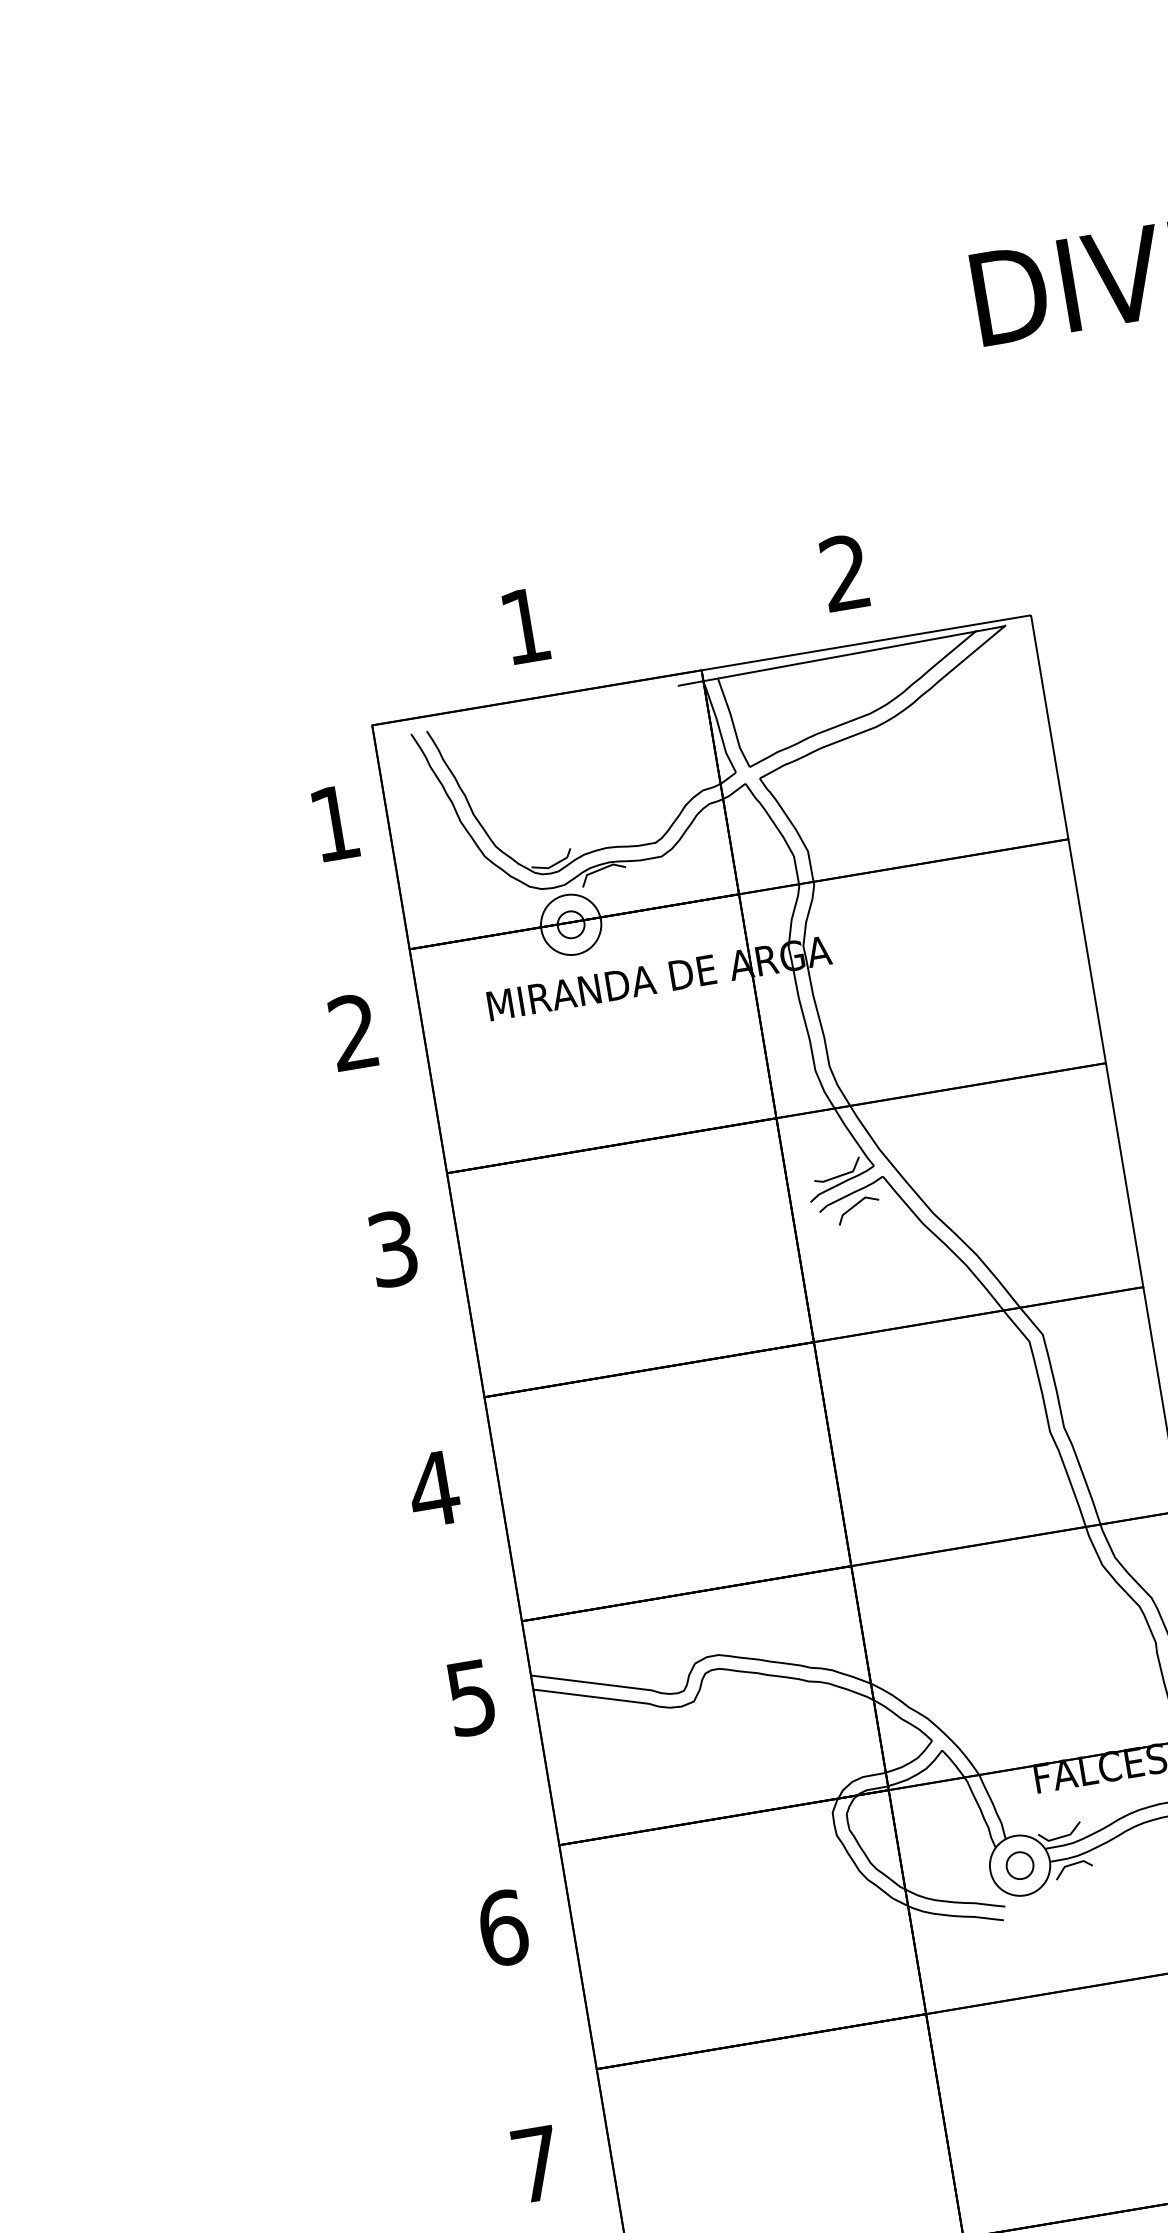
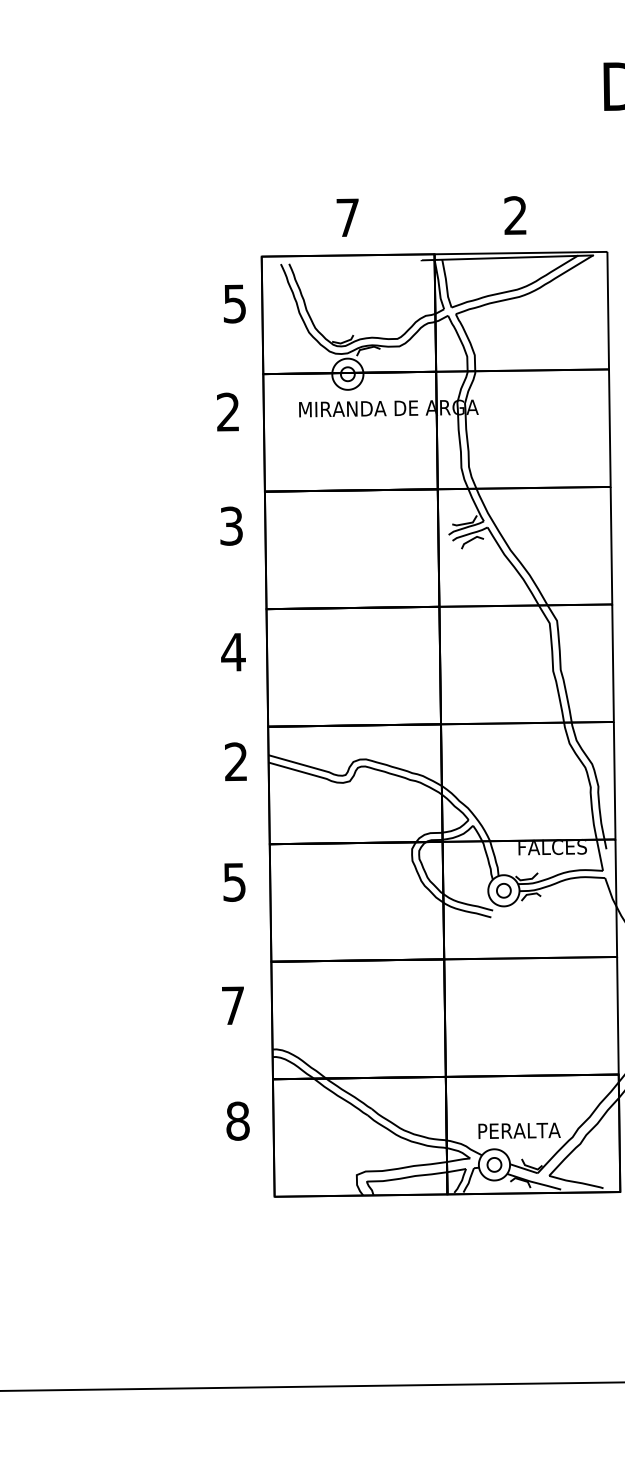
text: (524, 625) -> (347, 217), 1 -> 7
text: (333, 822) -> (234, 303), 1 -> 5
text: (471, 1696) -> (236, 761), 5 -> 2
text: (502, 1926) -> (234, 881), 6 -> 5

